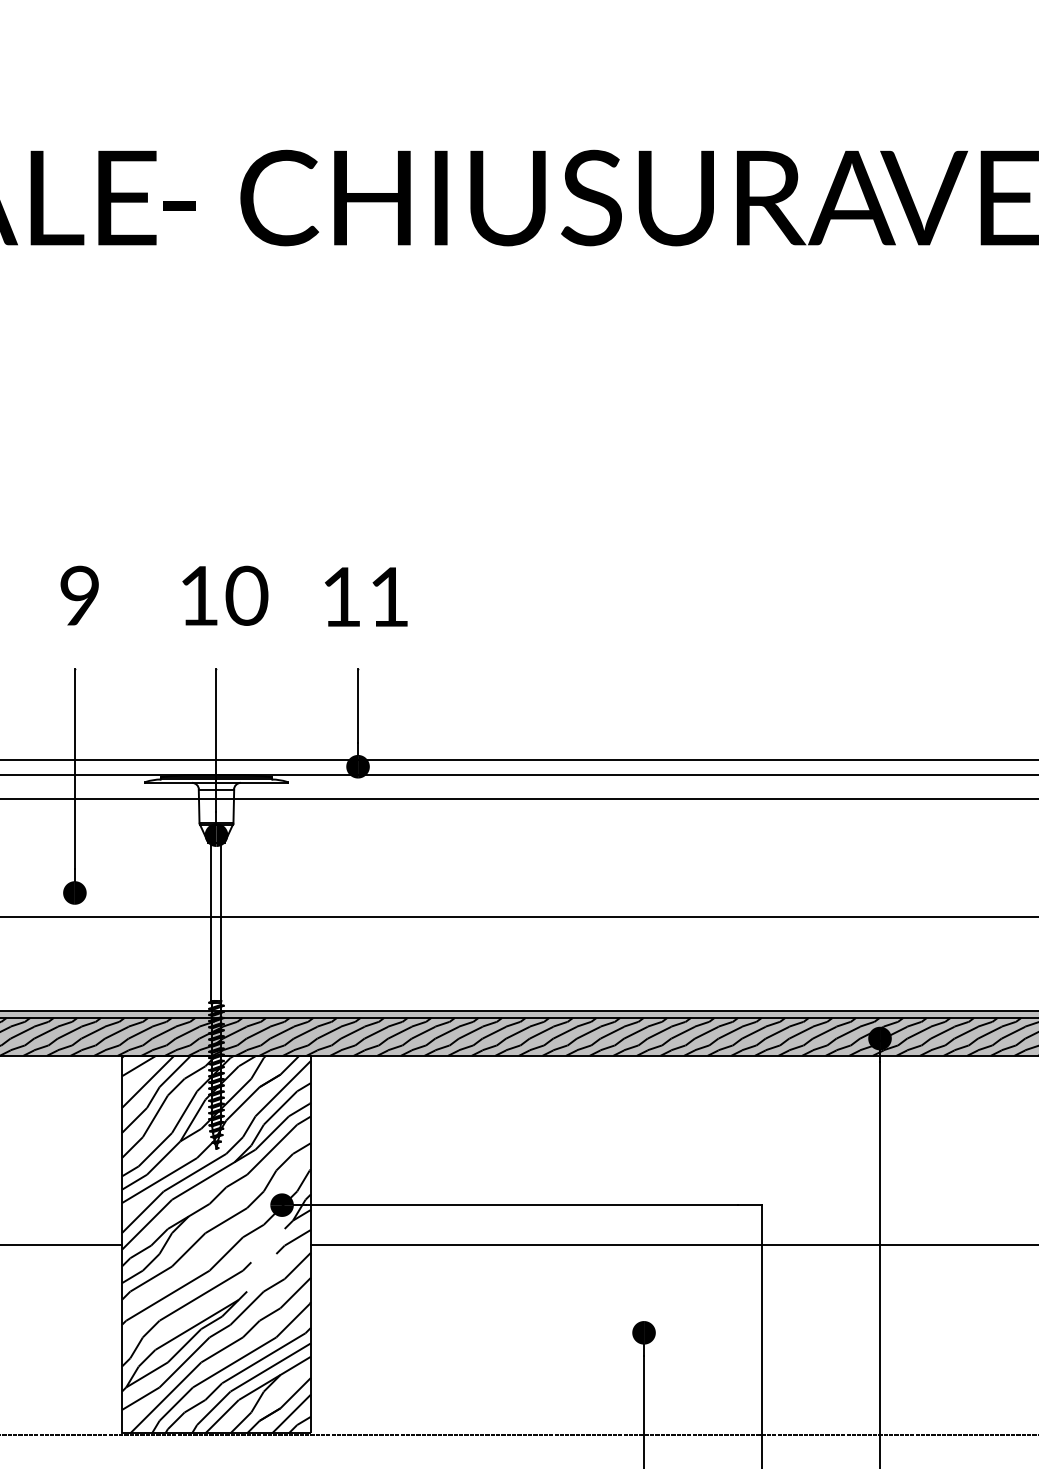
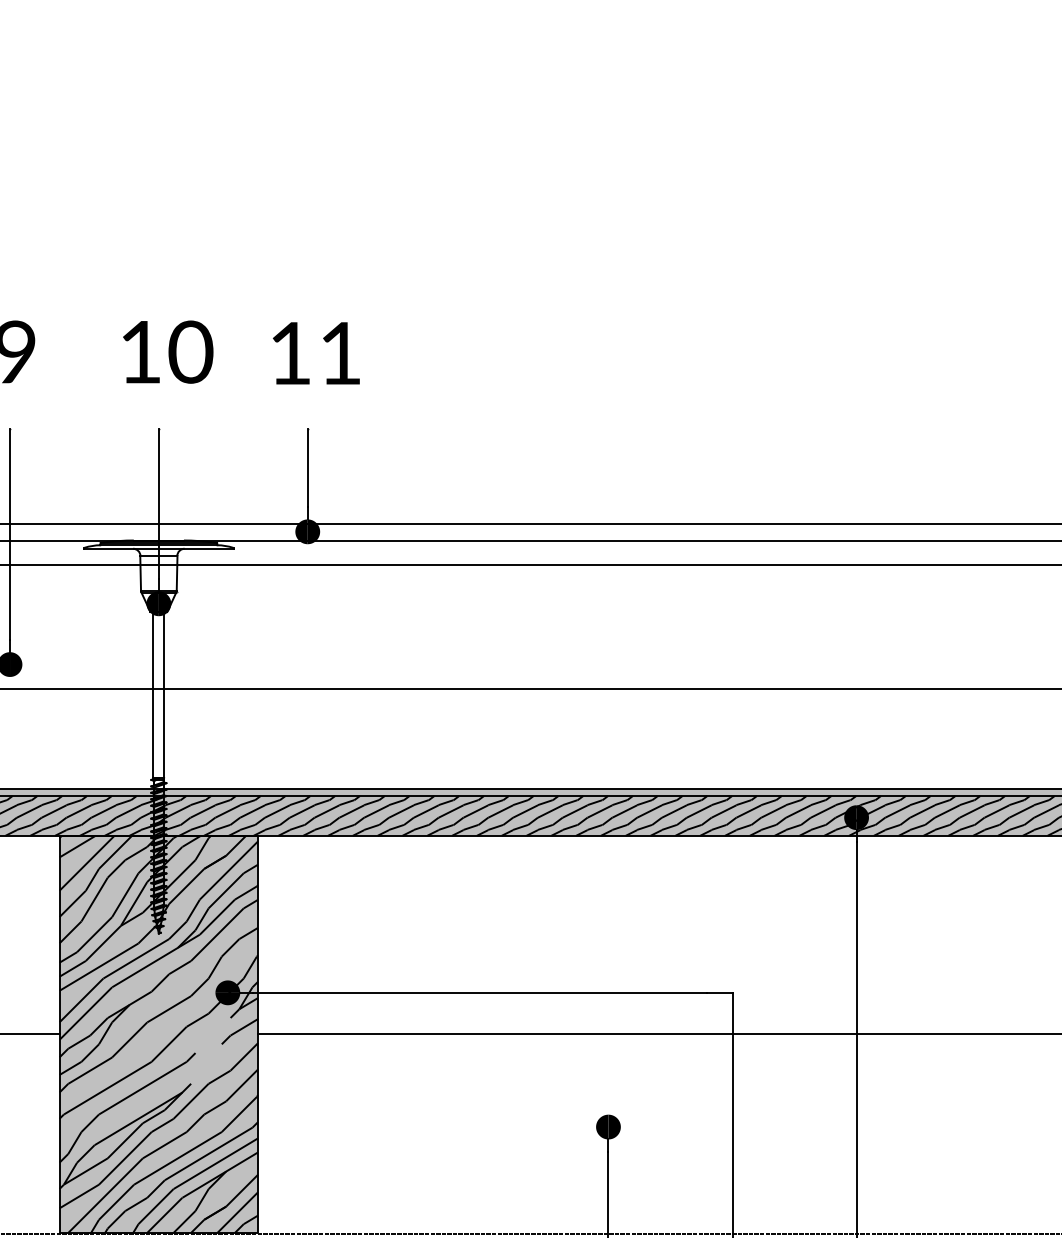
fill: (216, 1244) -> (158, 1034), added

